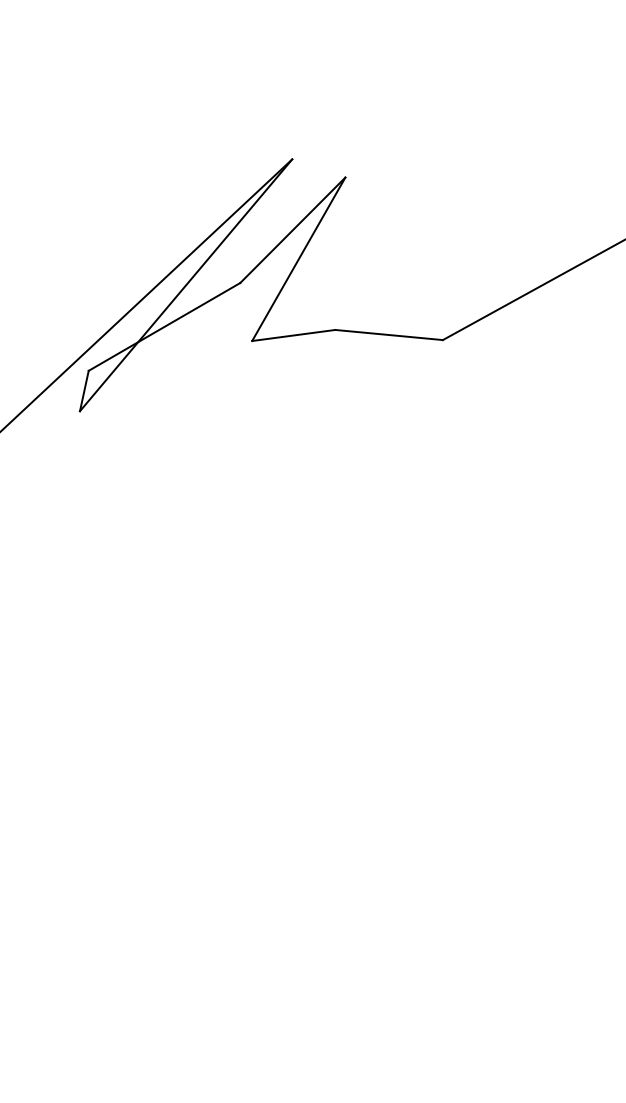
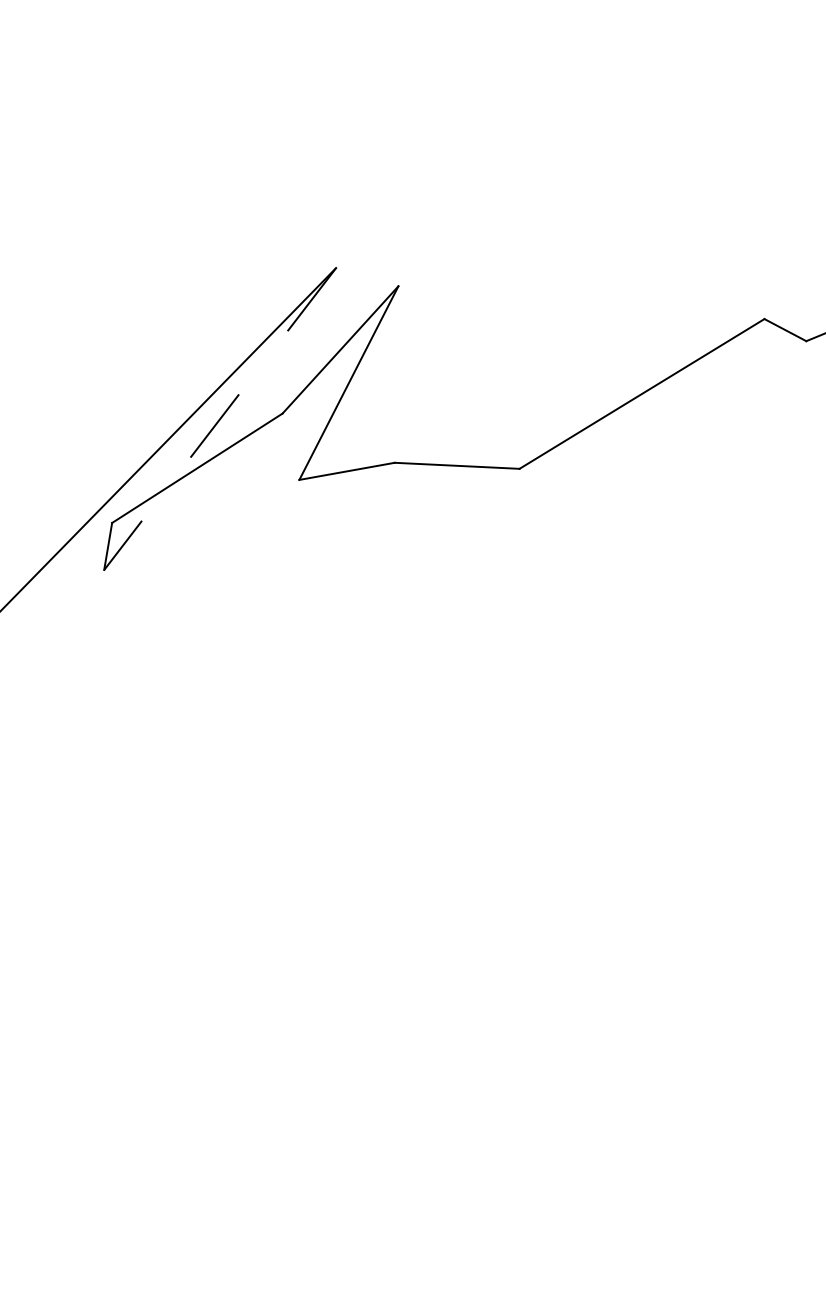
line: (185, 285) -> (219, 419), solid -> dashed

